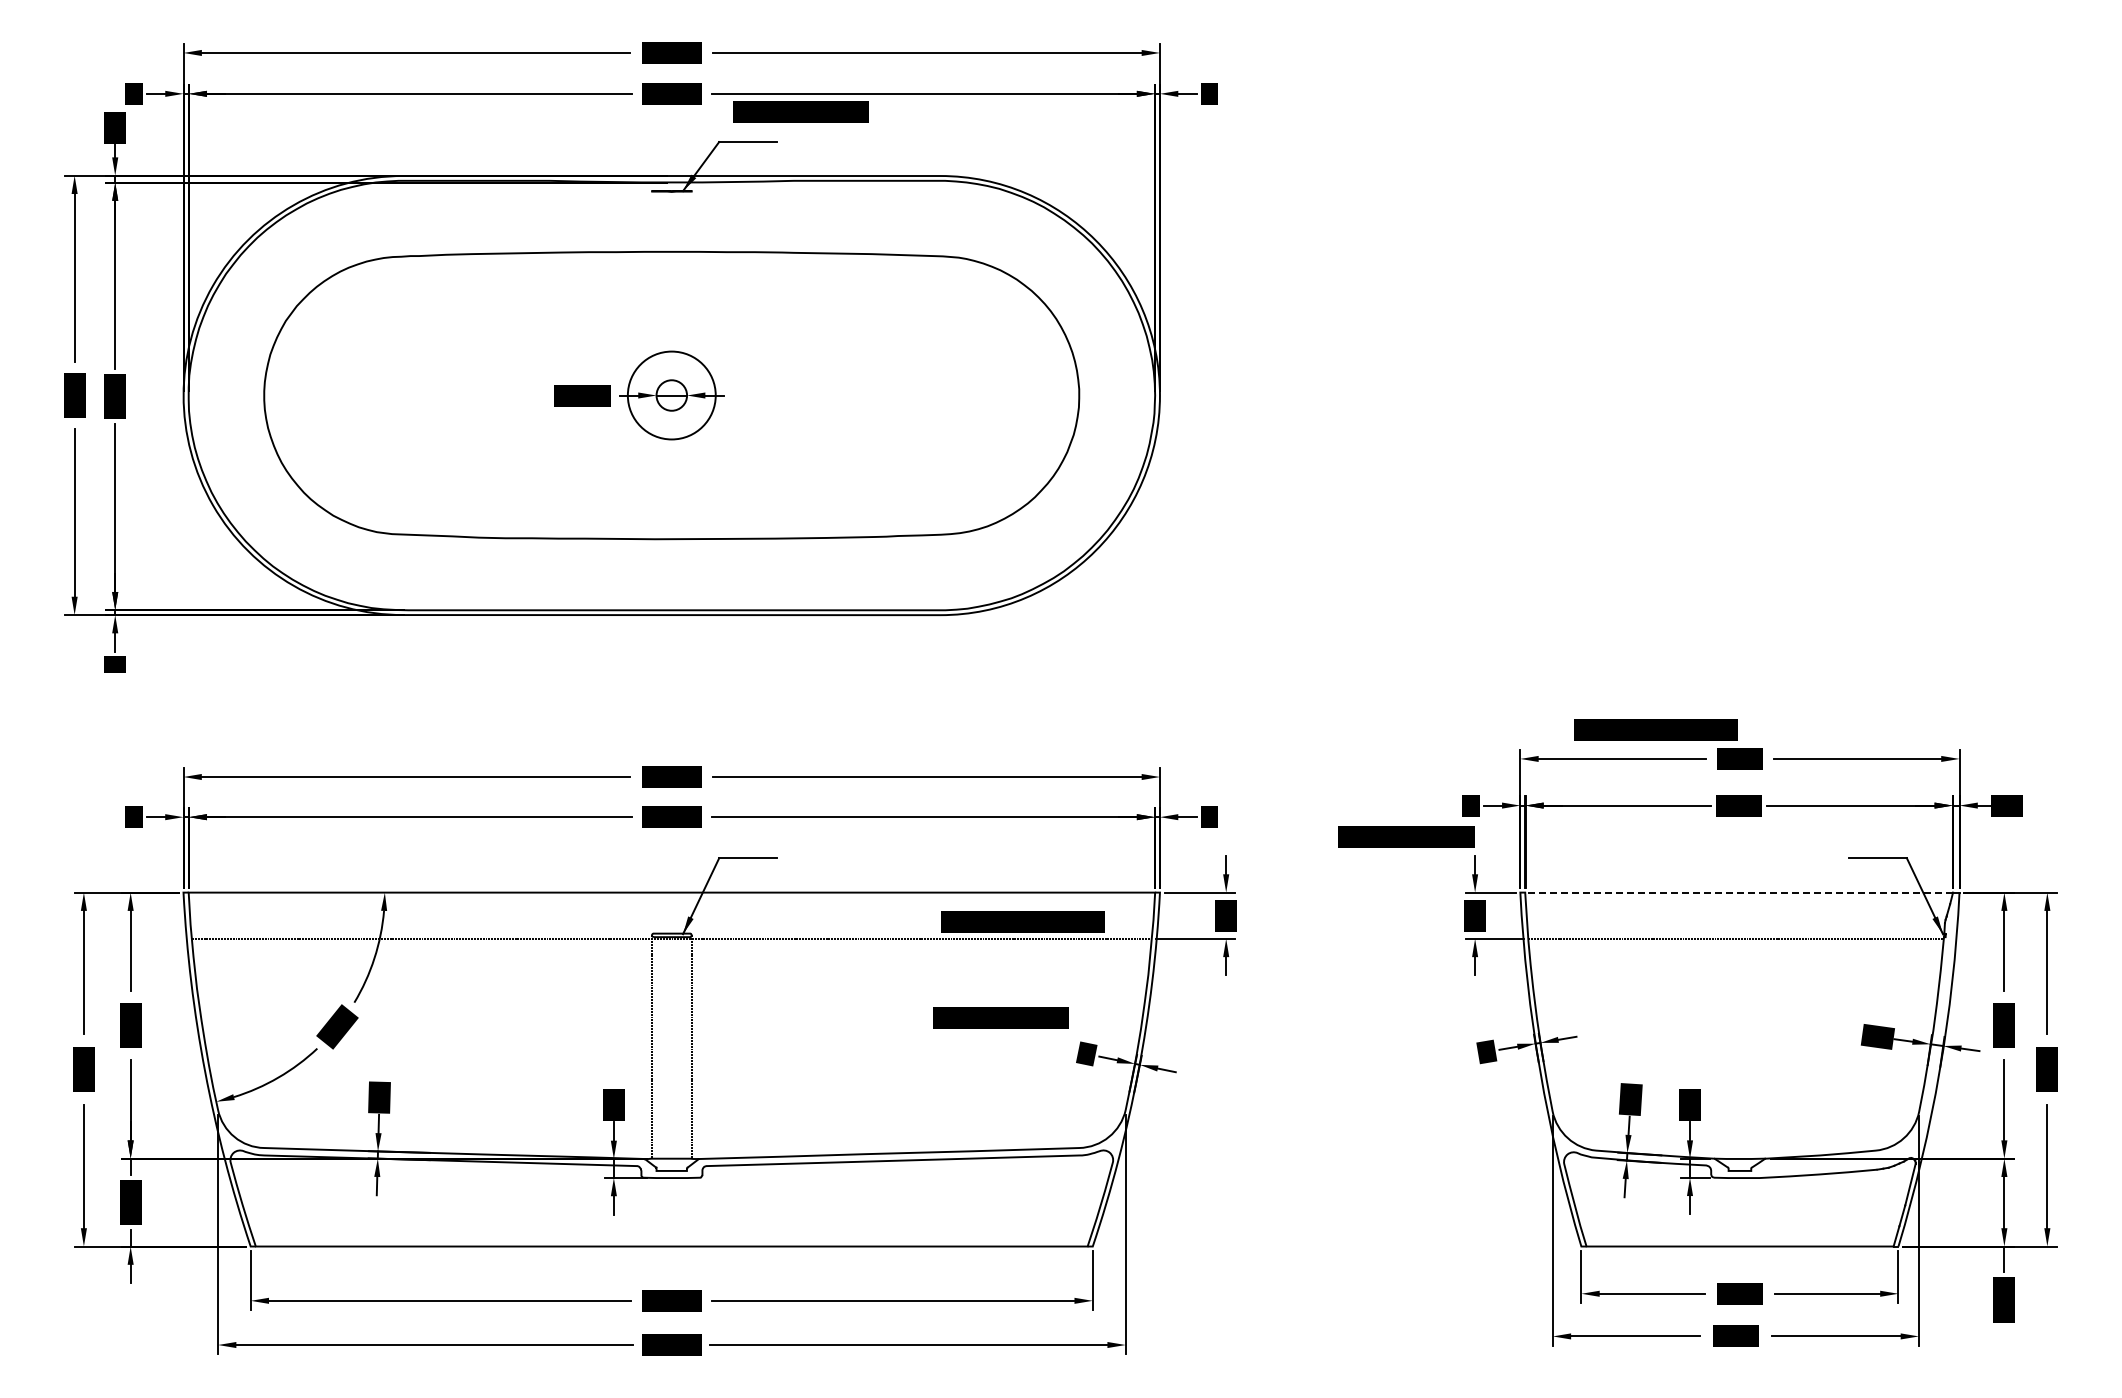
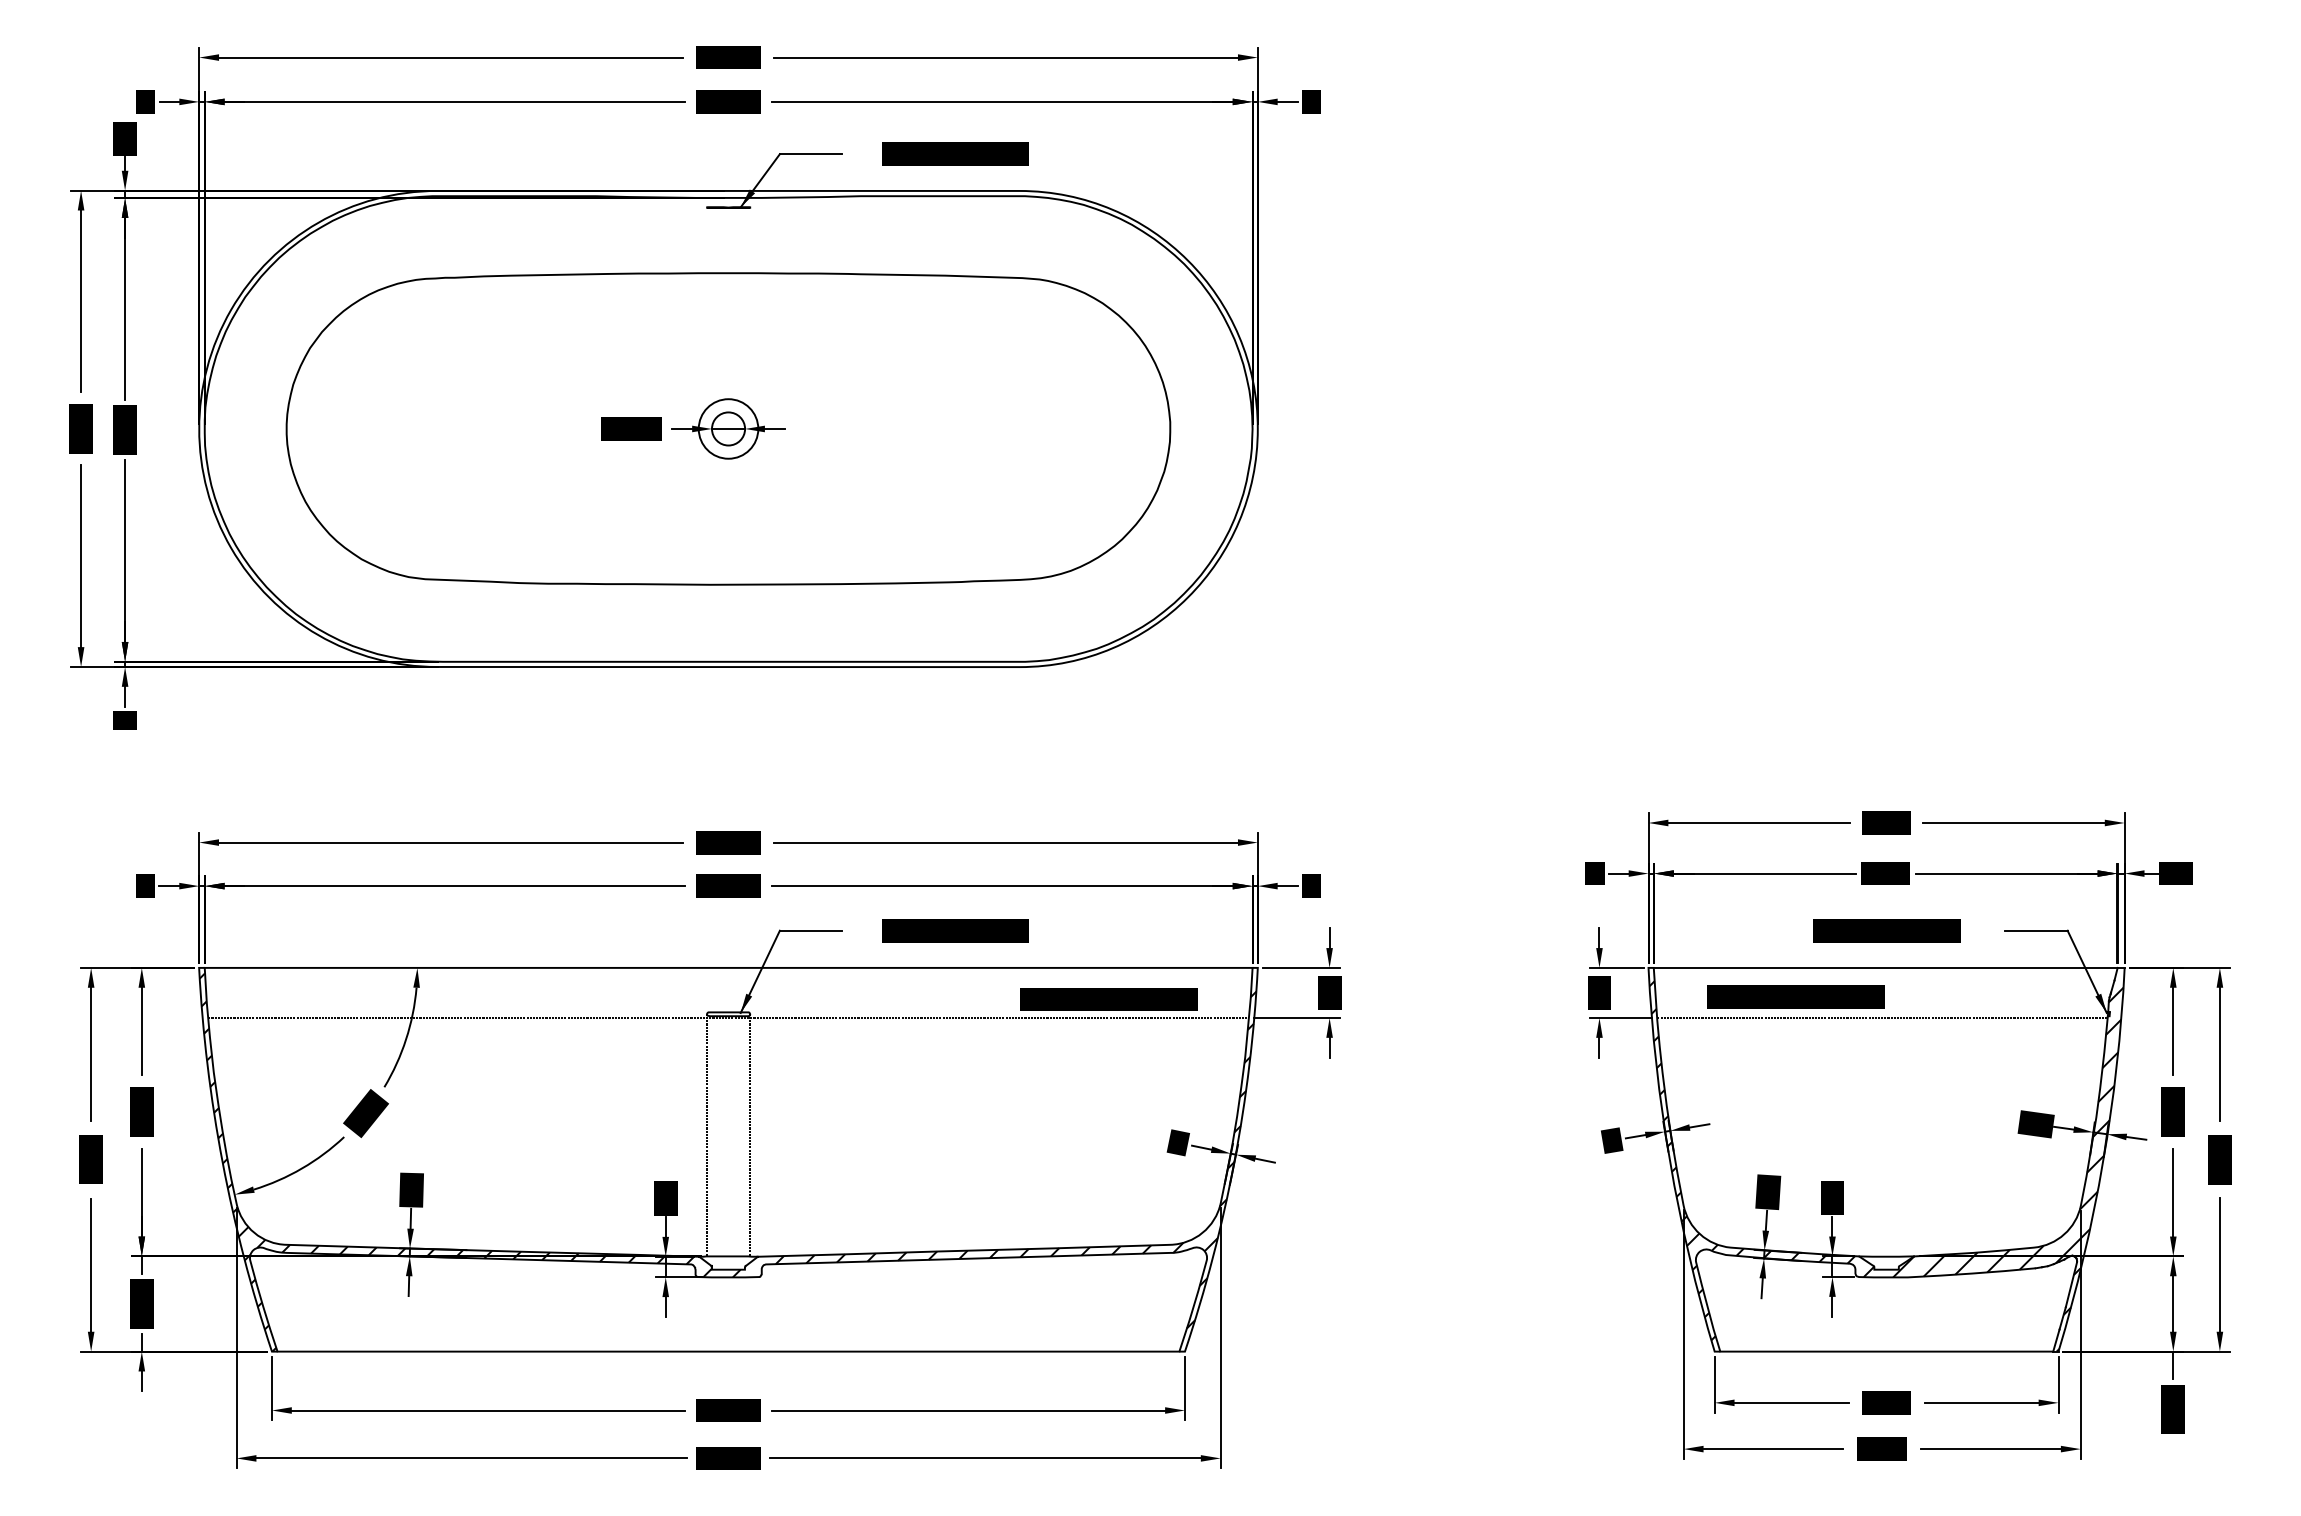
text: (800, 111) -> (954, 153), moved
circle: (671, 395) -> (728, 428), size x0.62
text: (1655, 729) -> (1795, 995), moved
text: (1406, 836) -> (1887, 929), moved
line: (1739, 892) -> (1886, 967), dashed -> solid
text: (1000, 1017) -> (954, 929), moved
hatch: (671, 1071) -> (728, 1161), added
hatch: (1739, 1075) -> (1886, 1166), added

